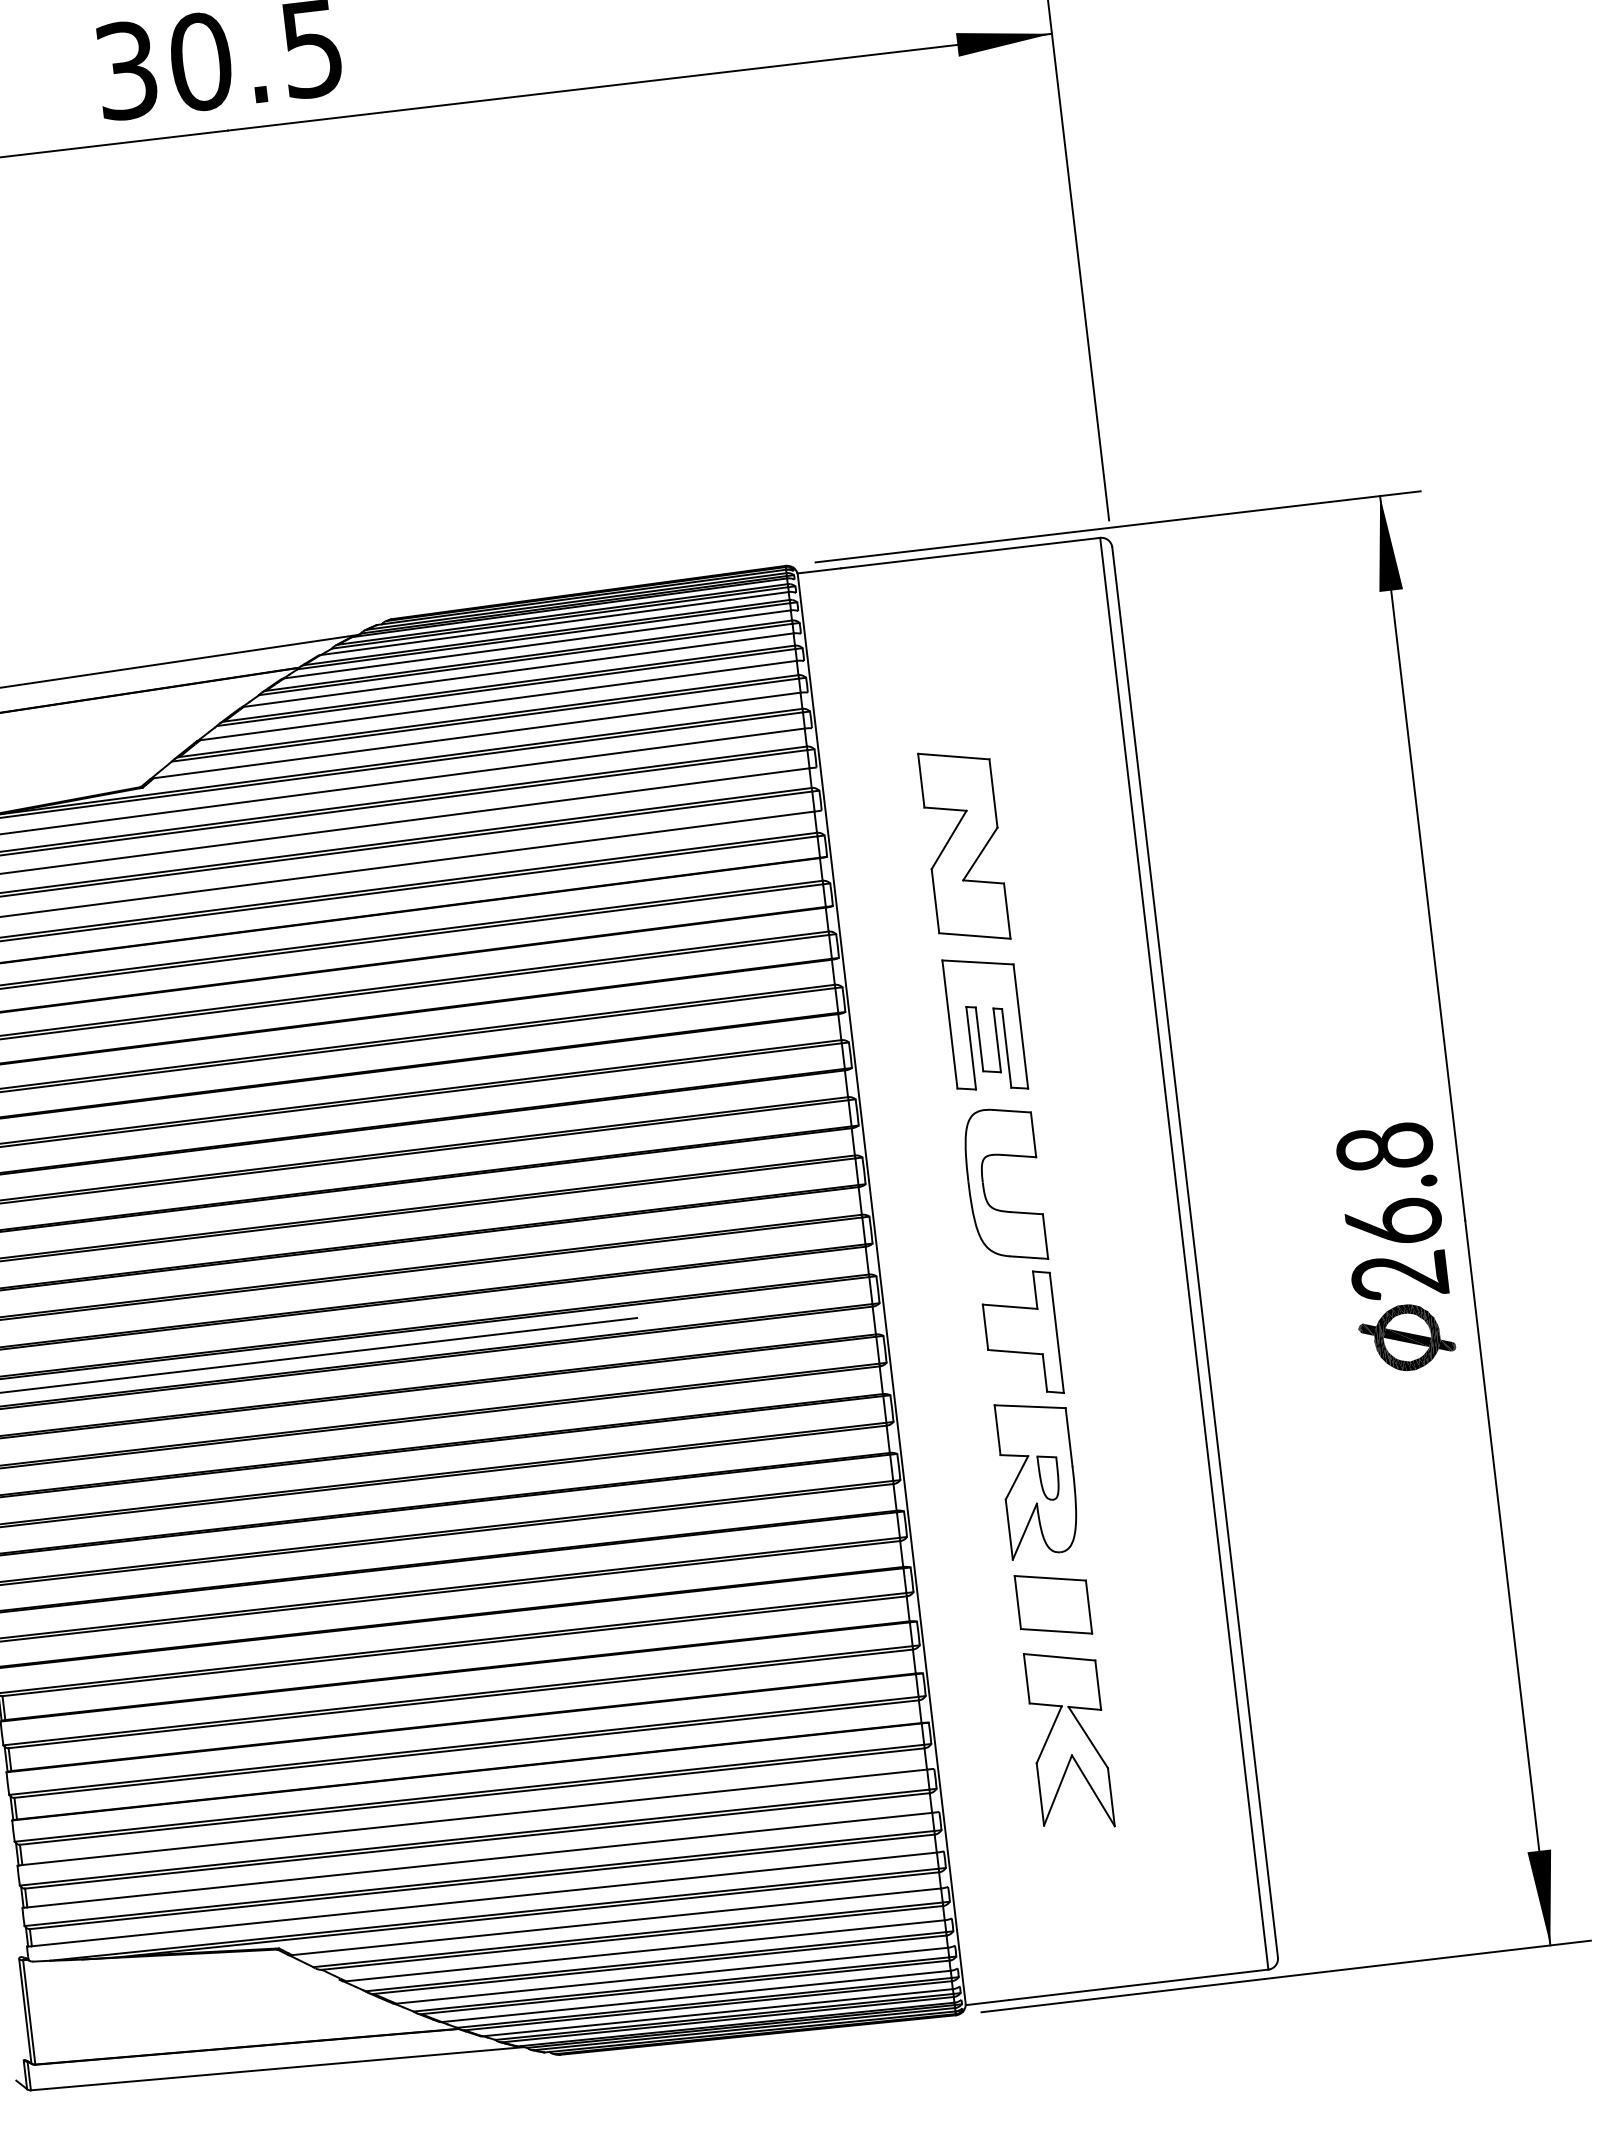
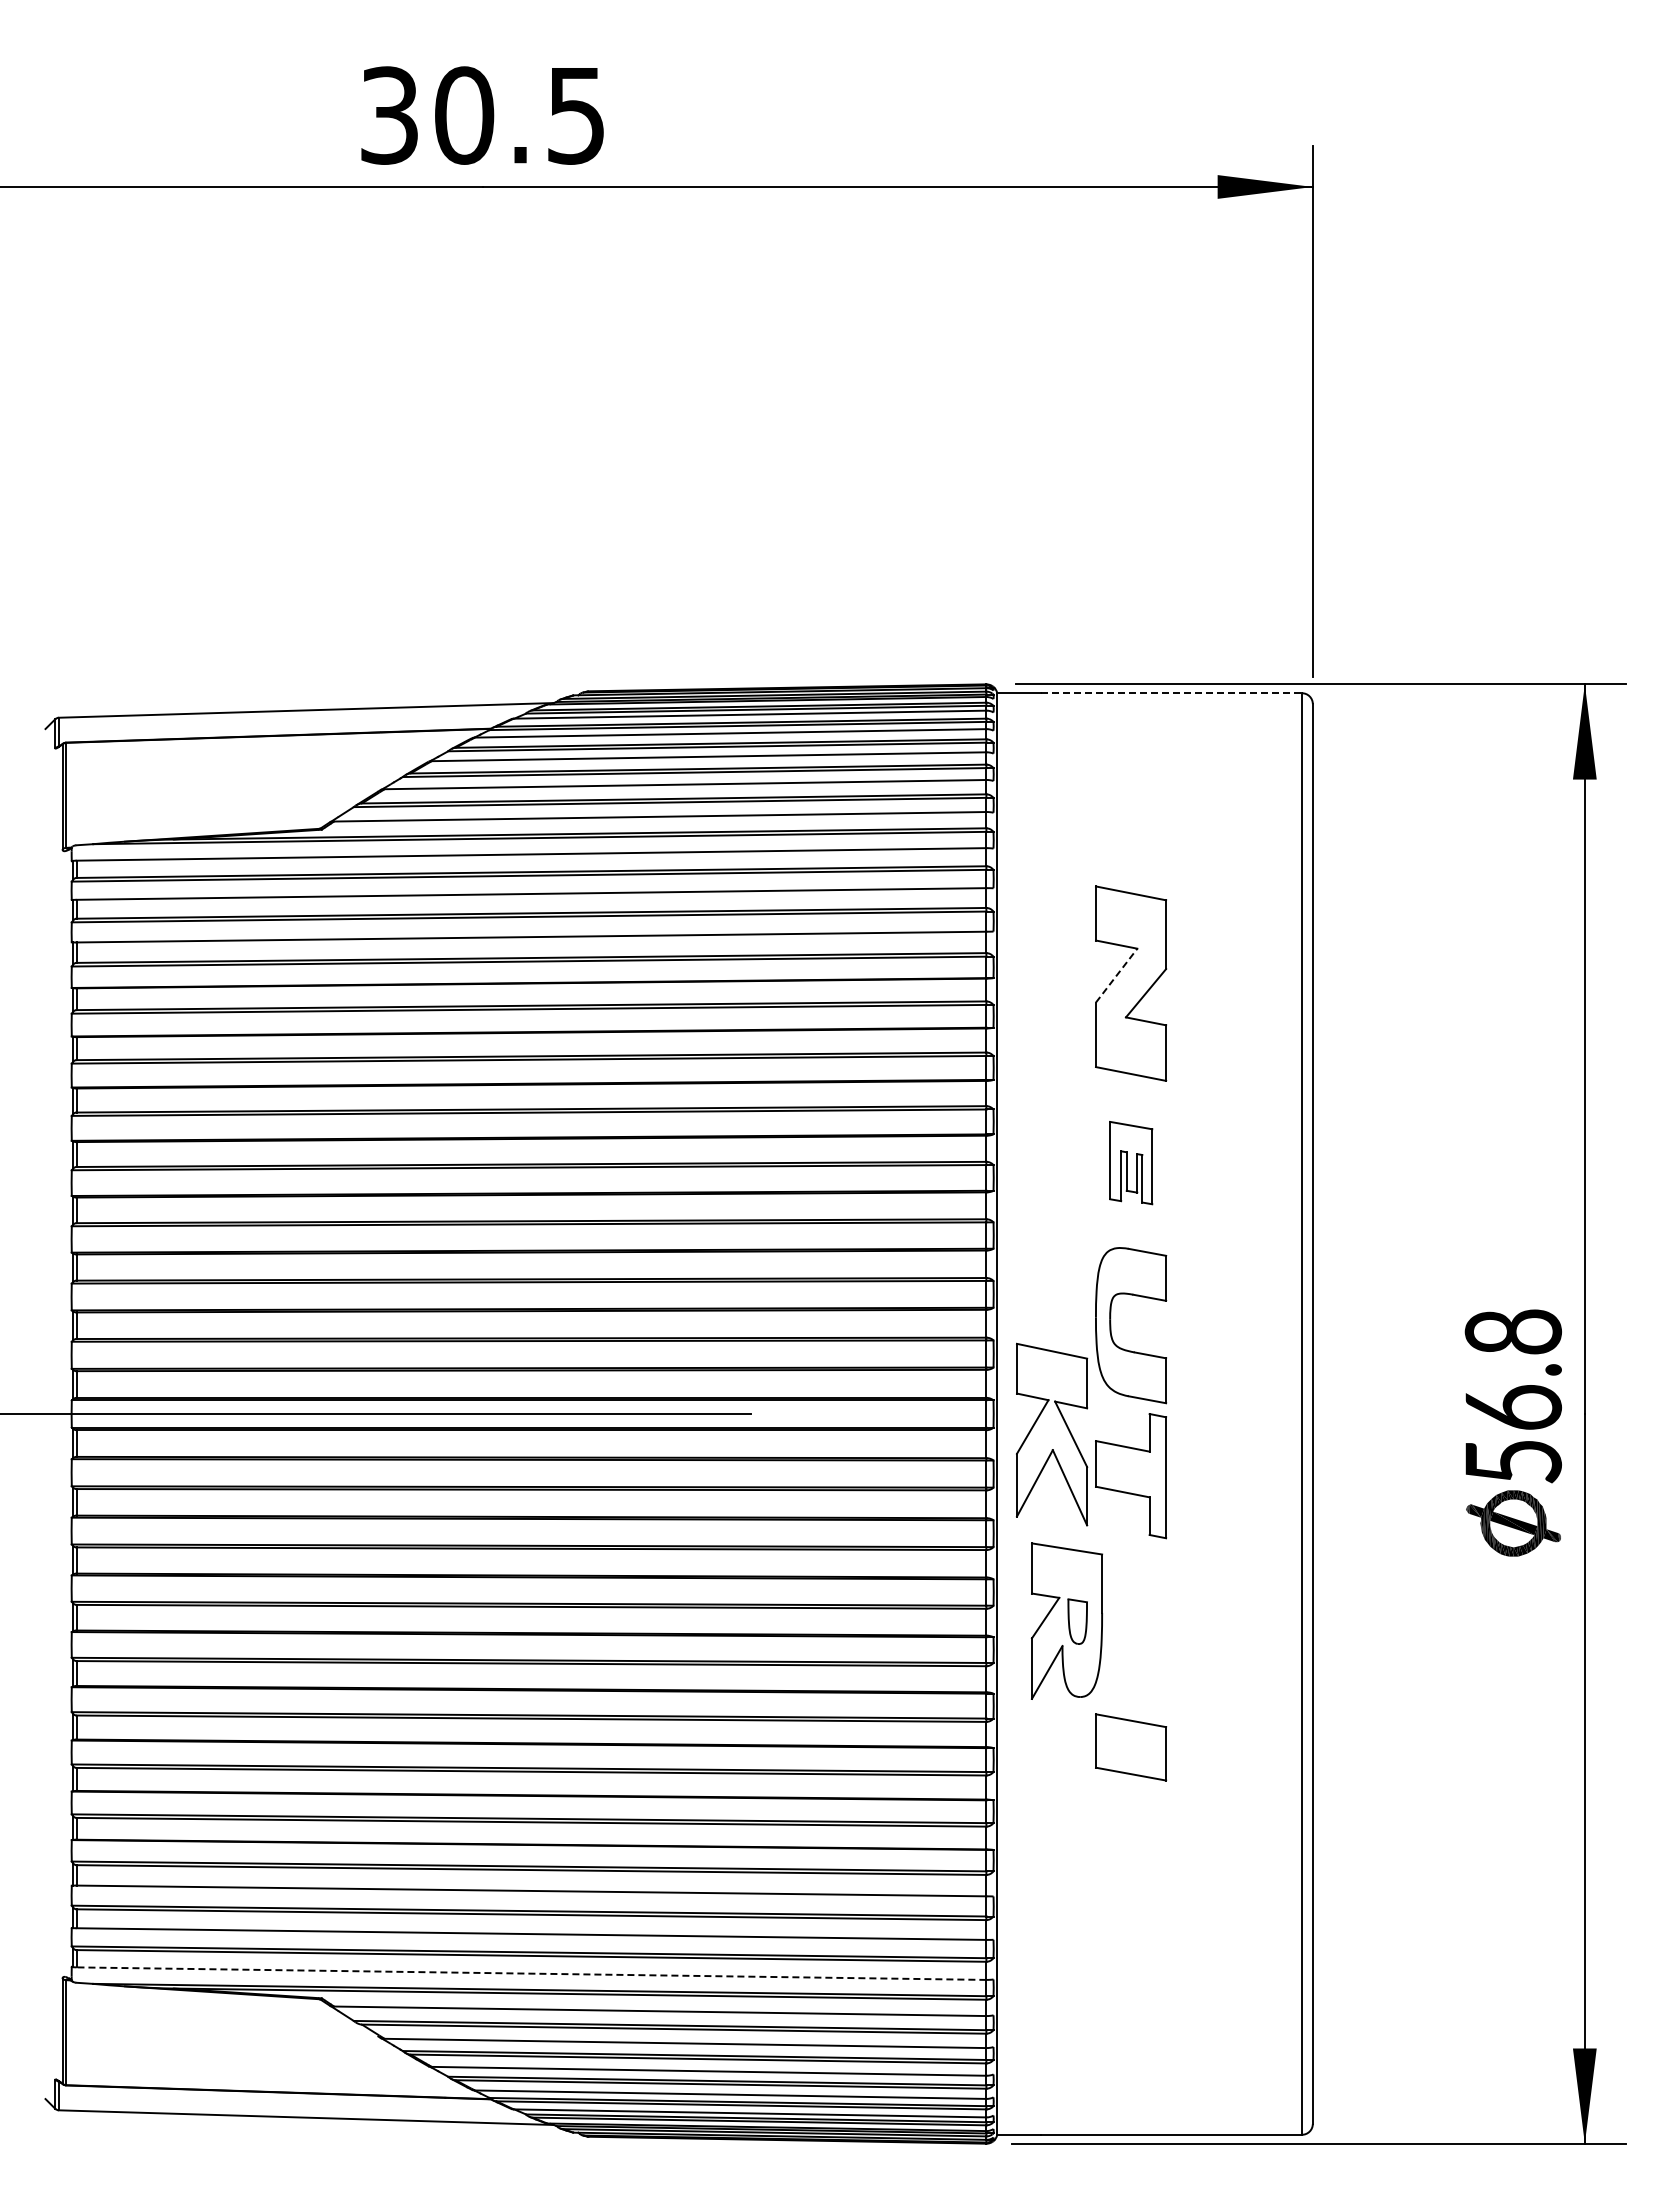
line: (970, 553) -> (1171, 693), solid -> dashed
line: (948, 839) -> (1116, 975), solid -> dashed
part: (985, 1023) -> (1131, 1162), size x0.6
text: (1399, 1277) -> (1512, 1462), 26.8 -> 56.8
part: (1037, 1477) -> (1066, 1620), moved
part: (1069, 1739) -> (1052, 1434), moved
line: (484, 1899) -> (531, 1973), solid -> dashed

